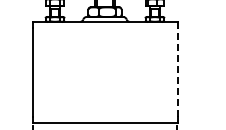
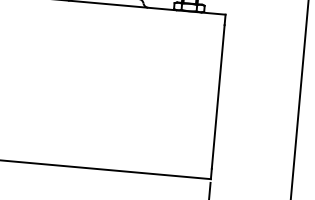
line: (177, 72) -> (218, 96), dashed -> solid

